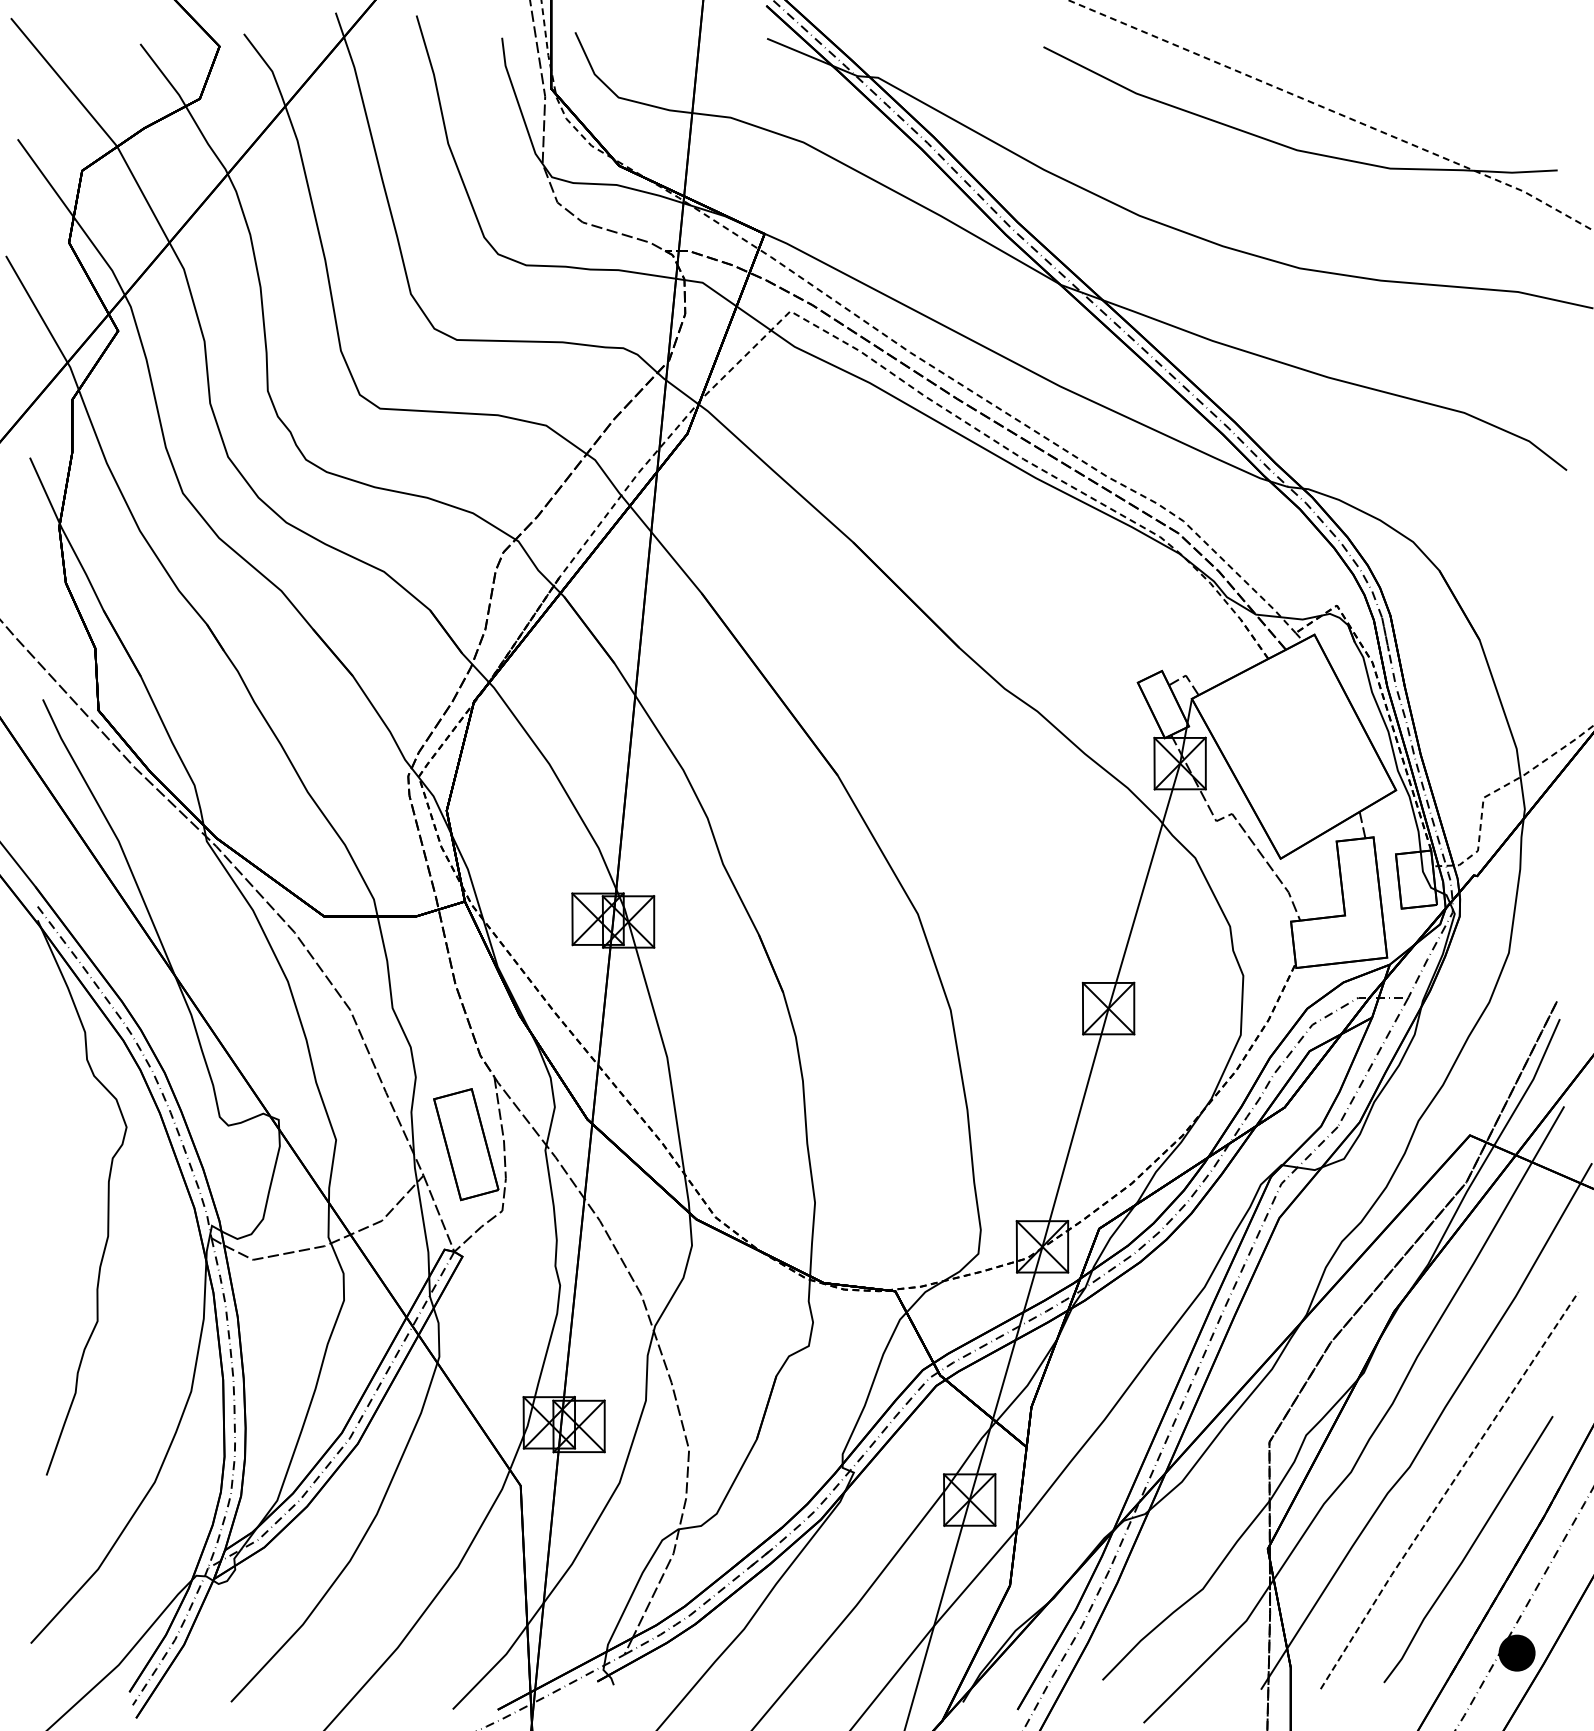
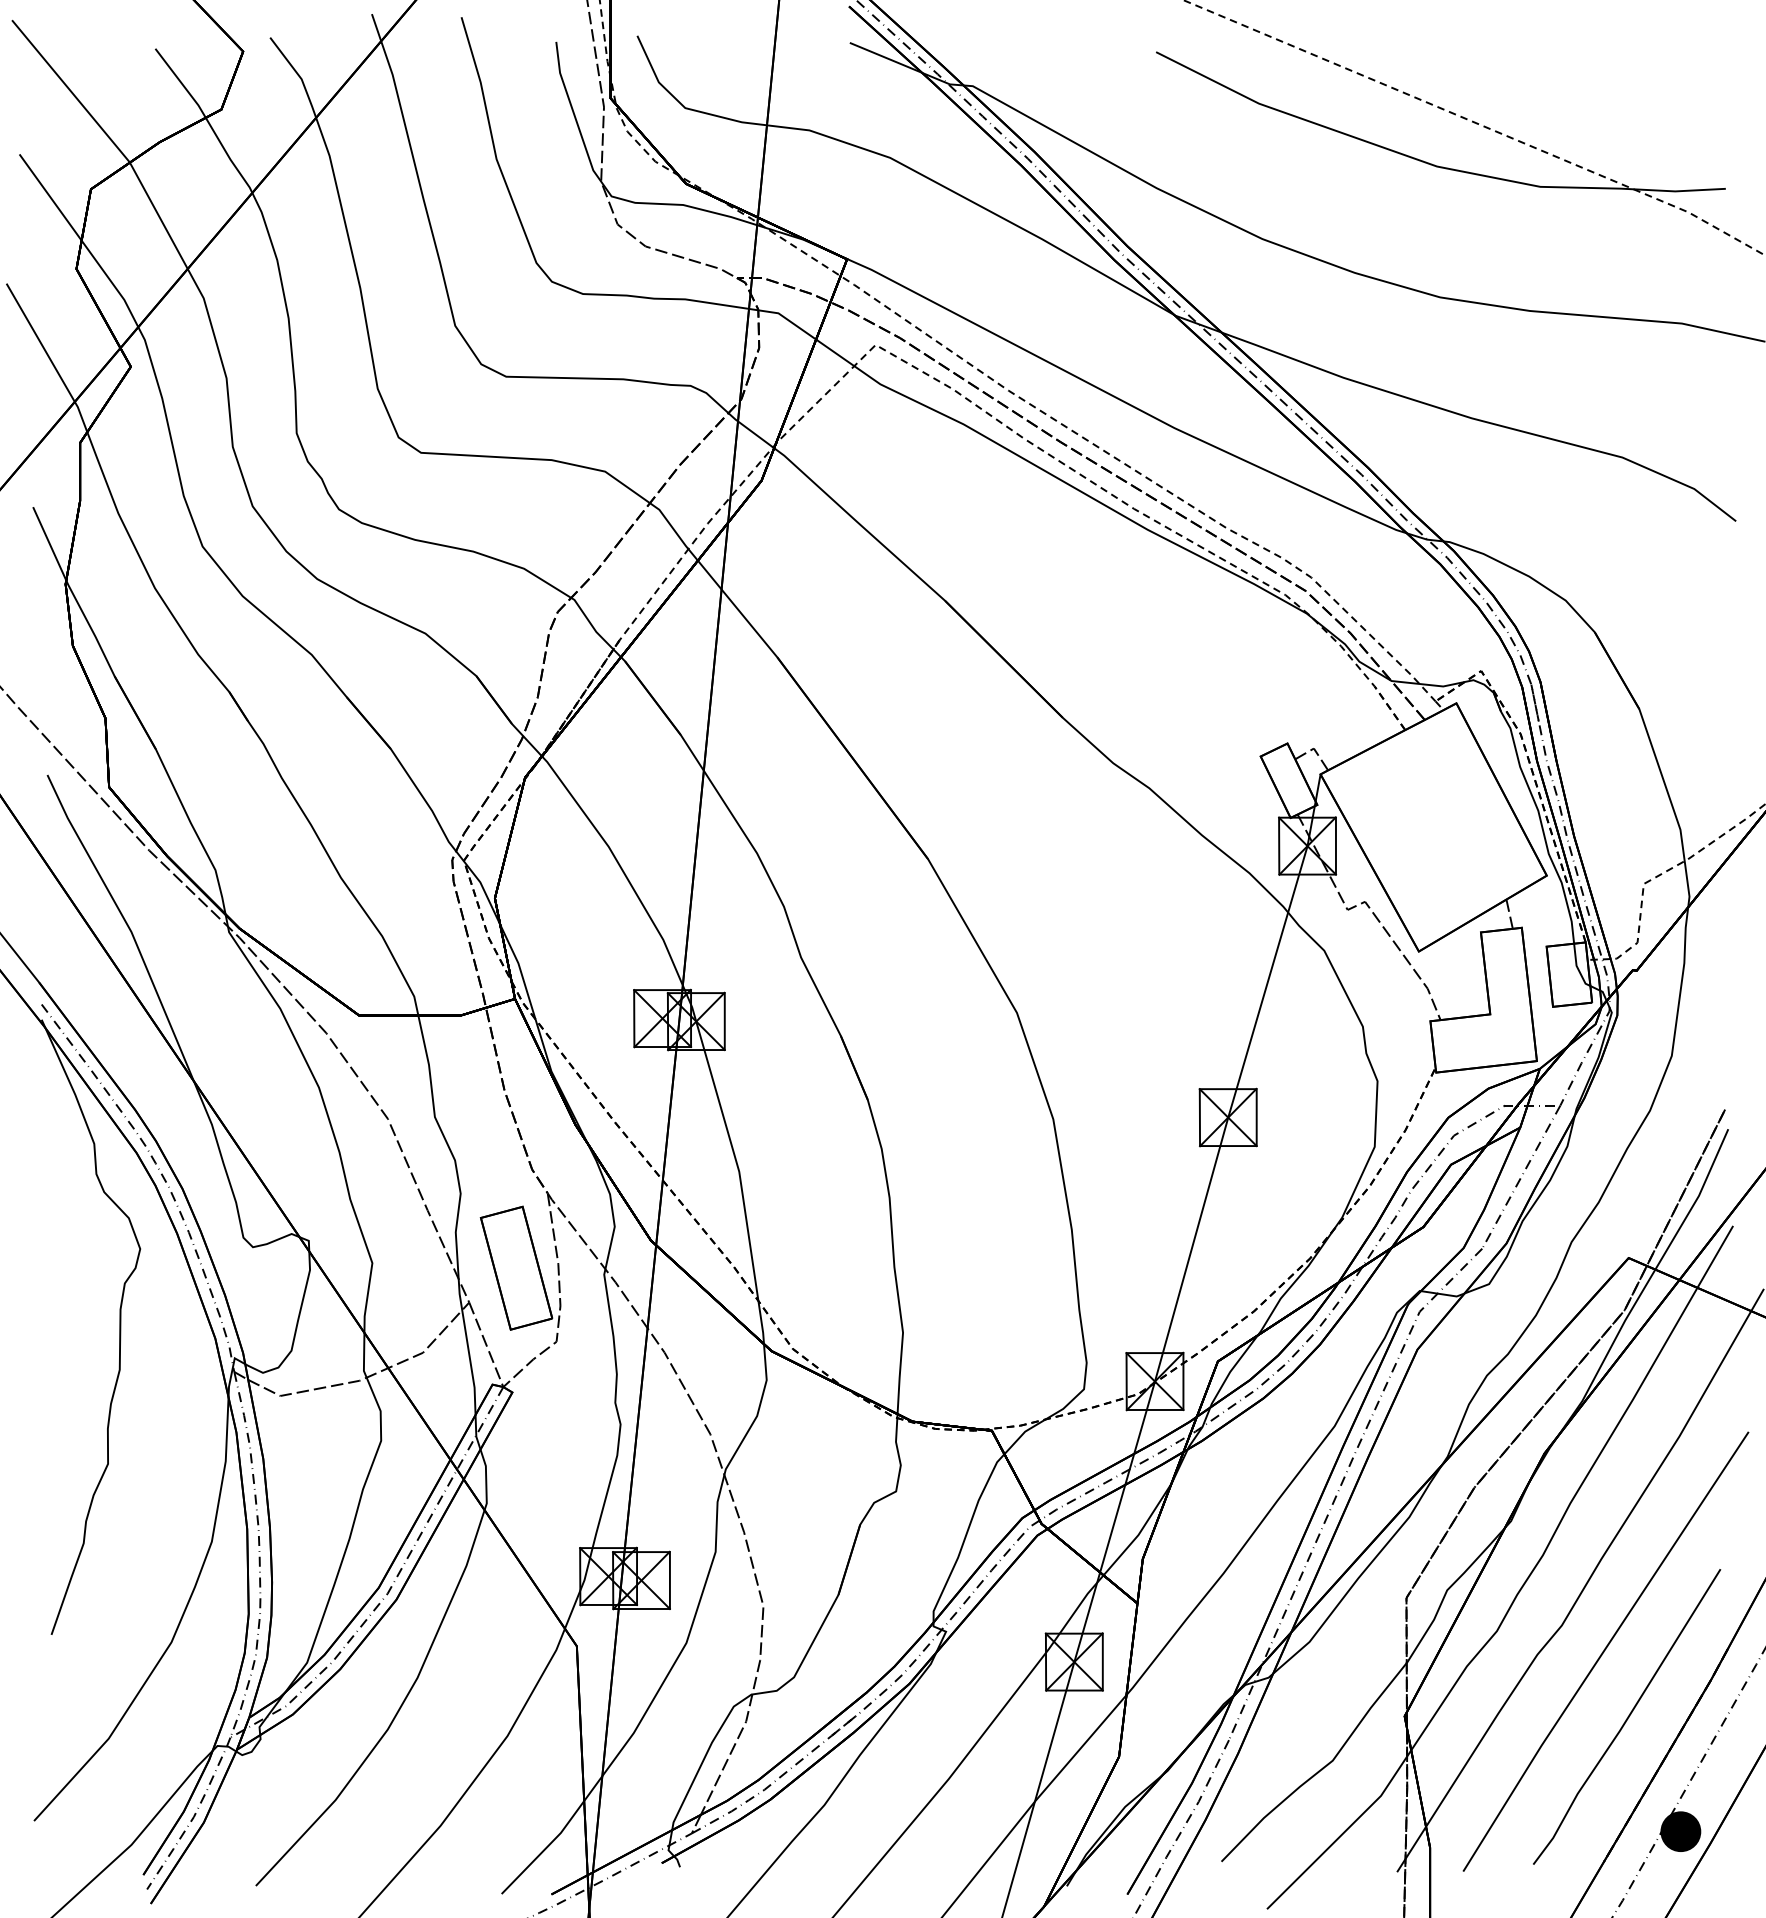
line: (1448, 1489) -> (1604, 1650), dashed -> solid

